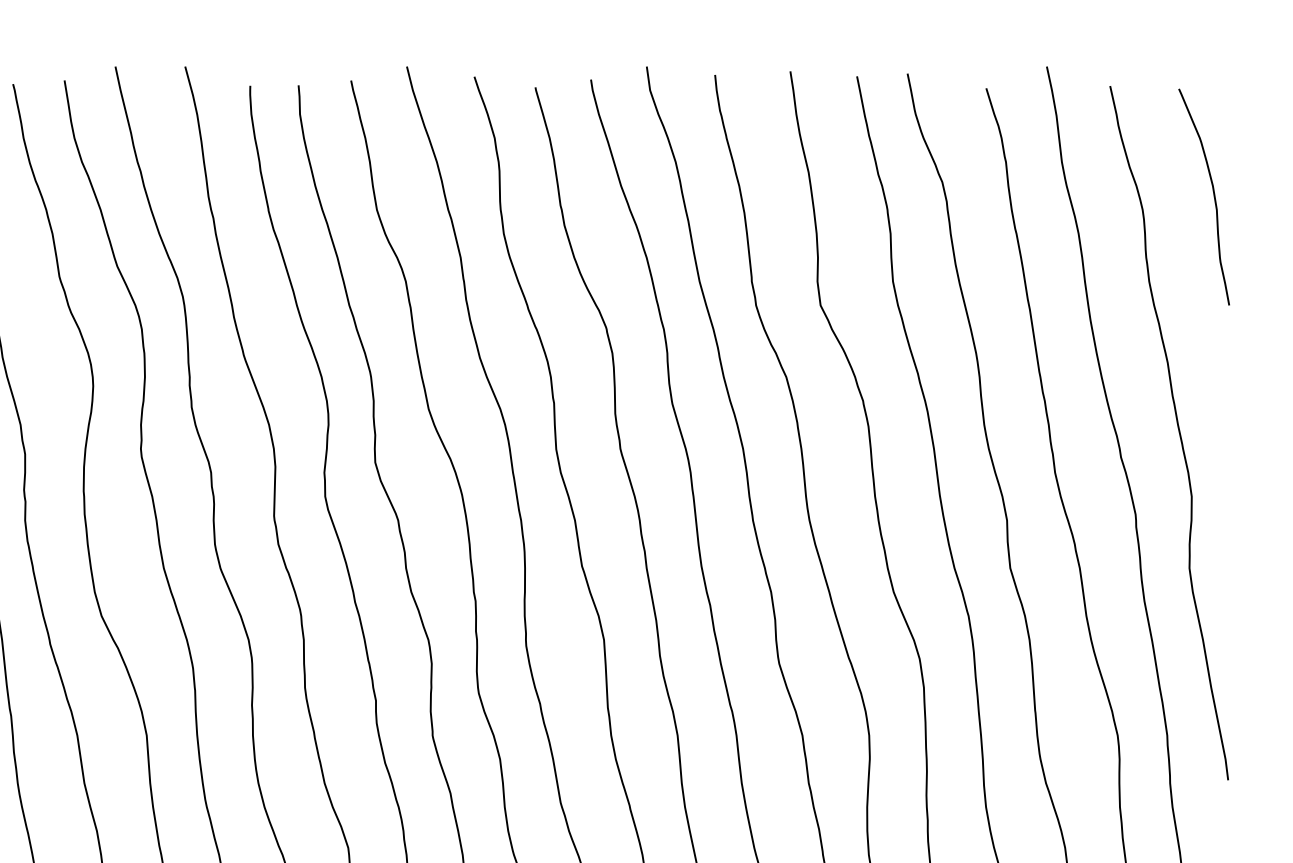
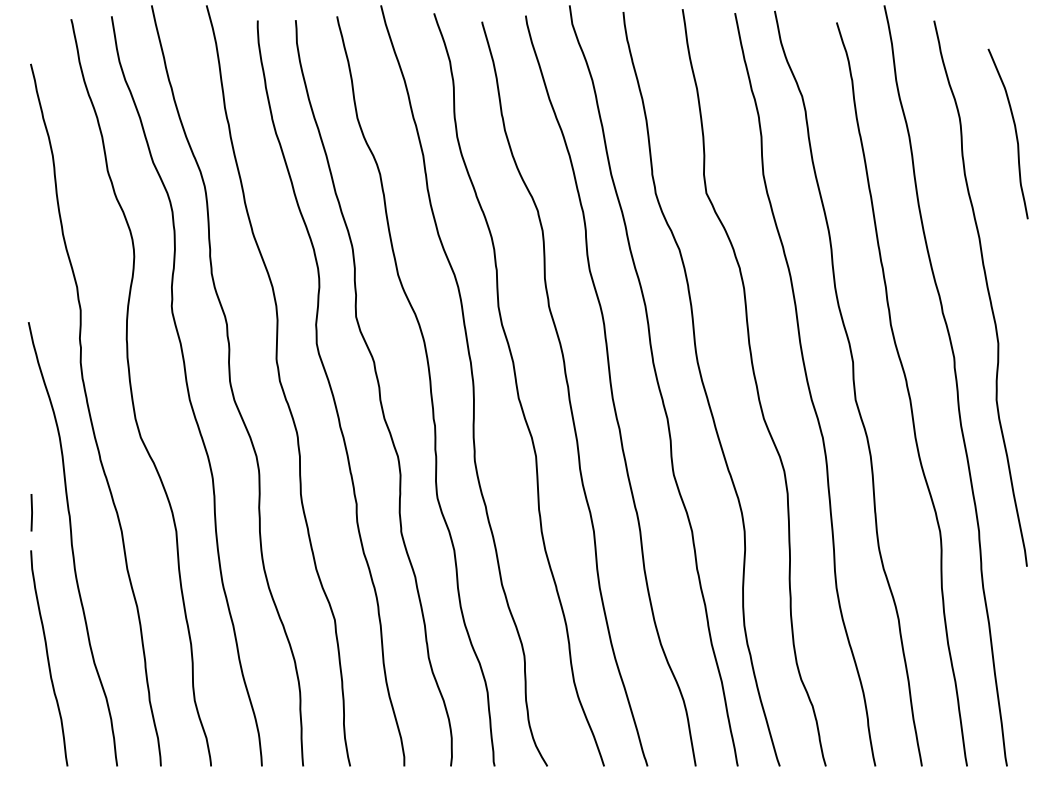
curve: (1213, 196) -> (1015, 133), moved

